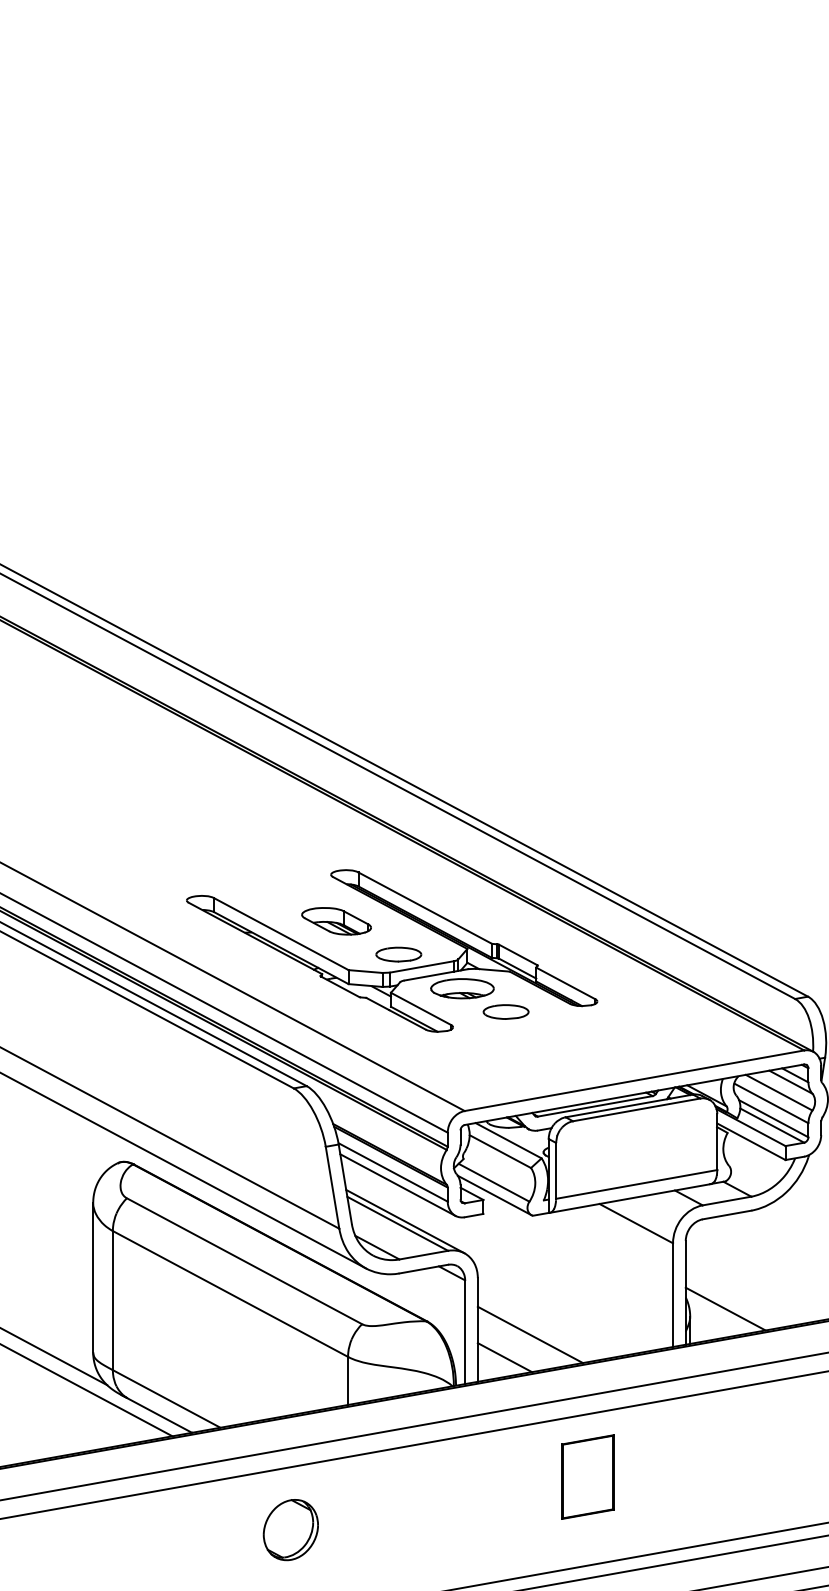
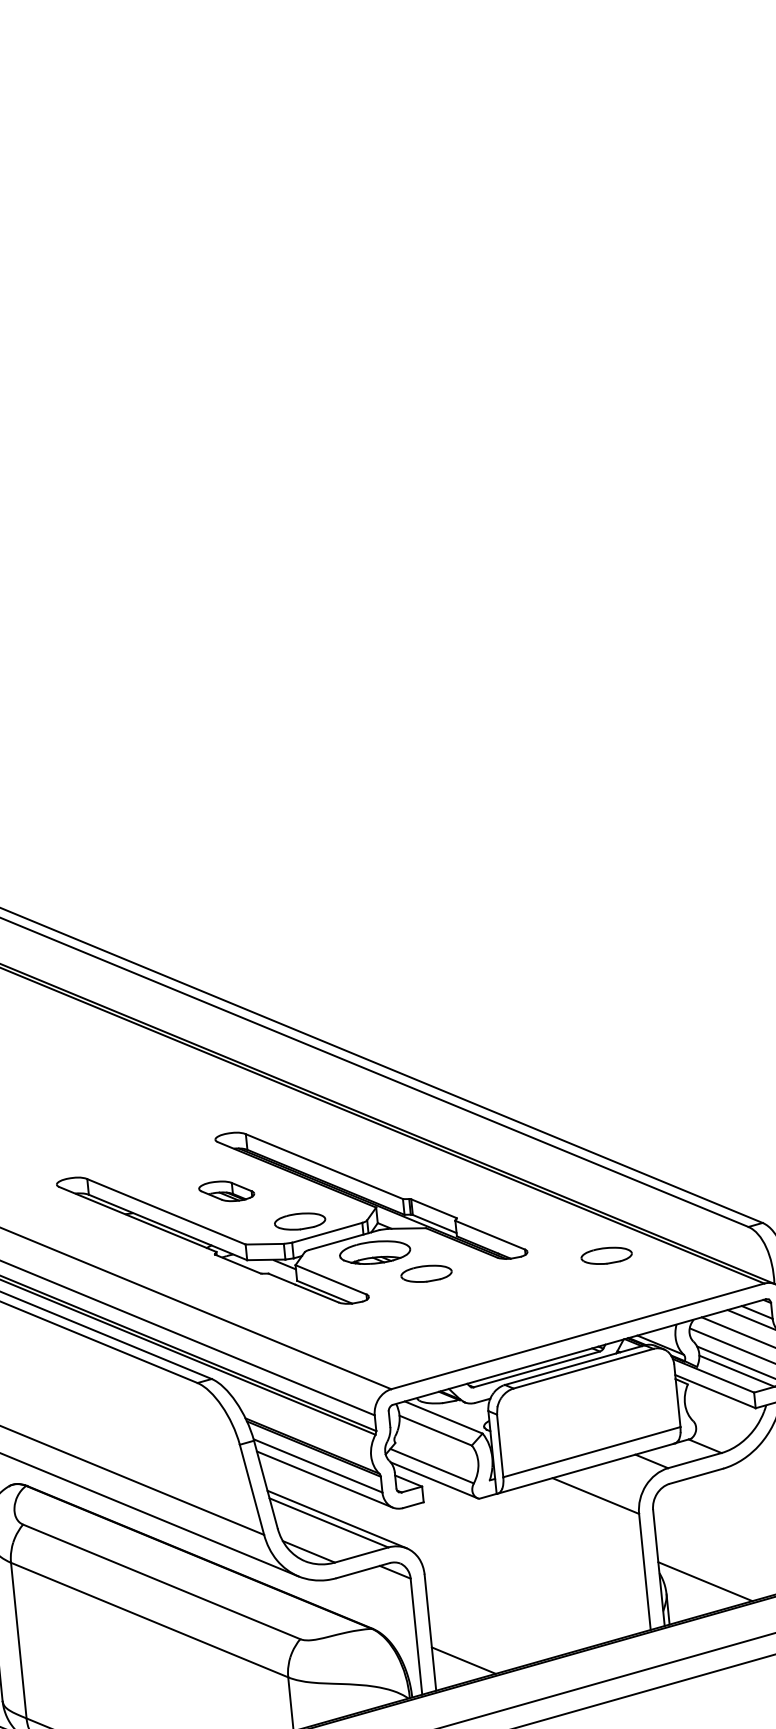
part: (336, 921) -> (226, 1191), size x0.7
part: (666, 1011) -> (605, 1255), added
line: (529, 1334) -> (488, 1632), removed

